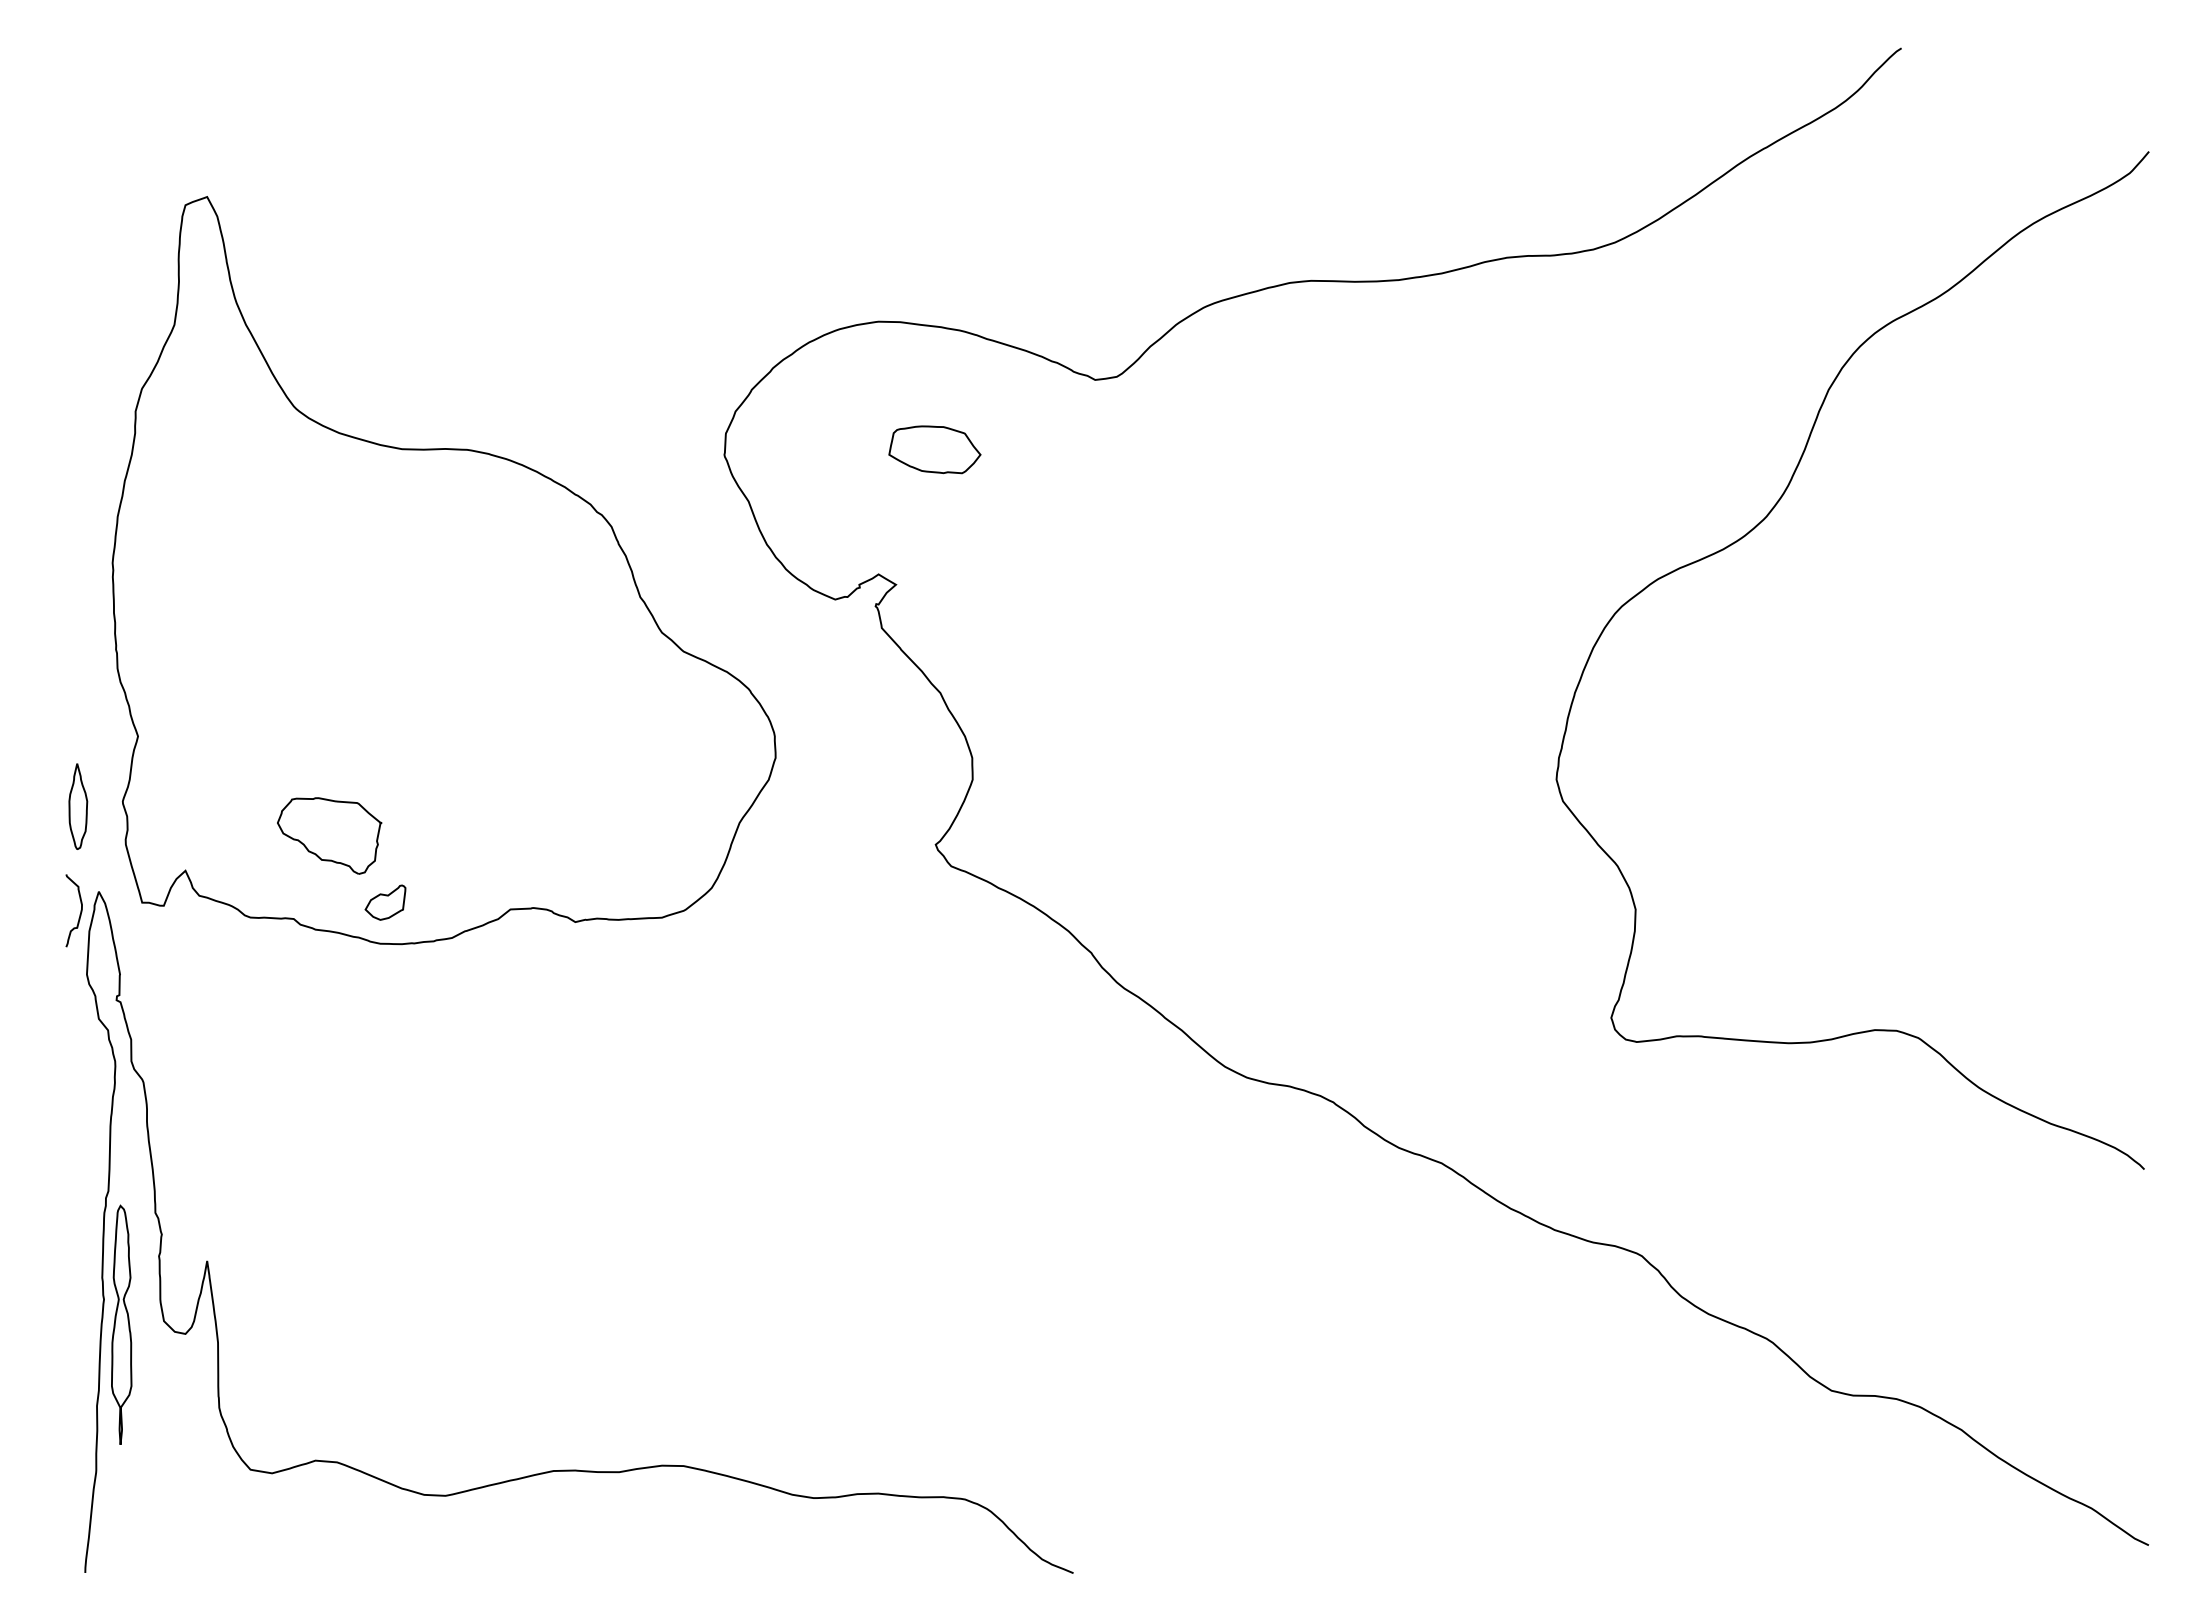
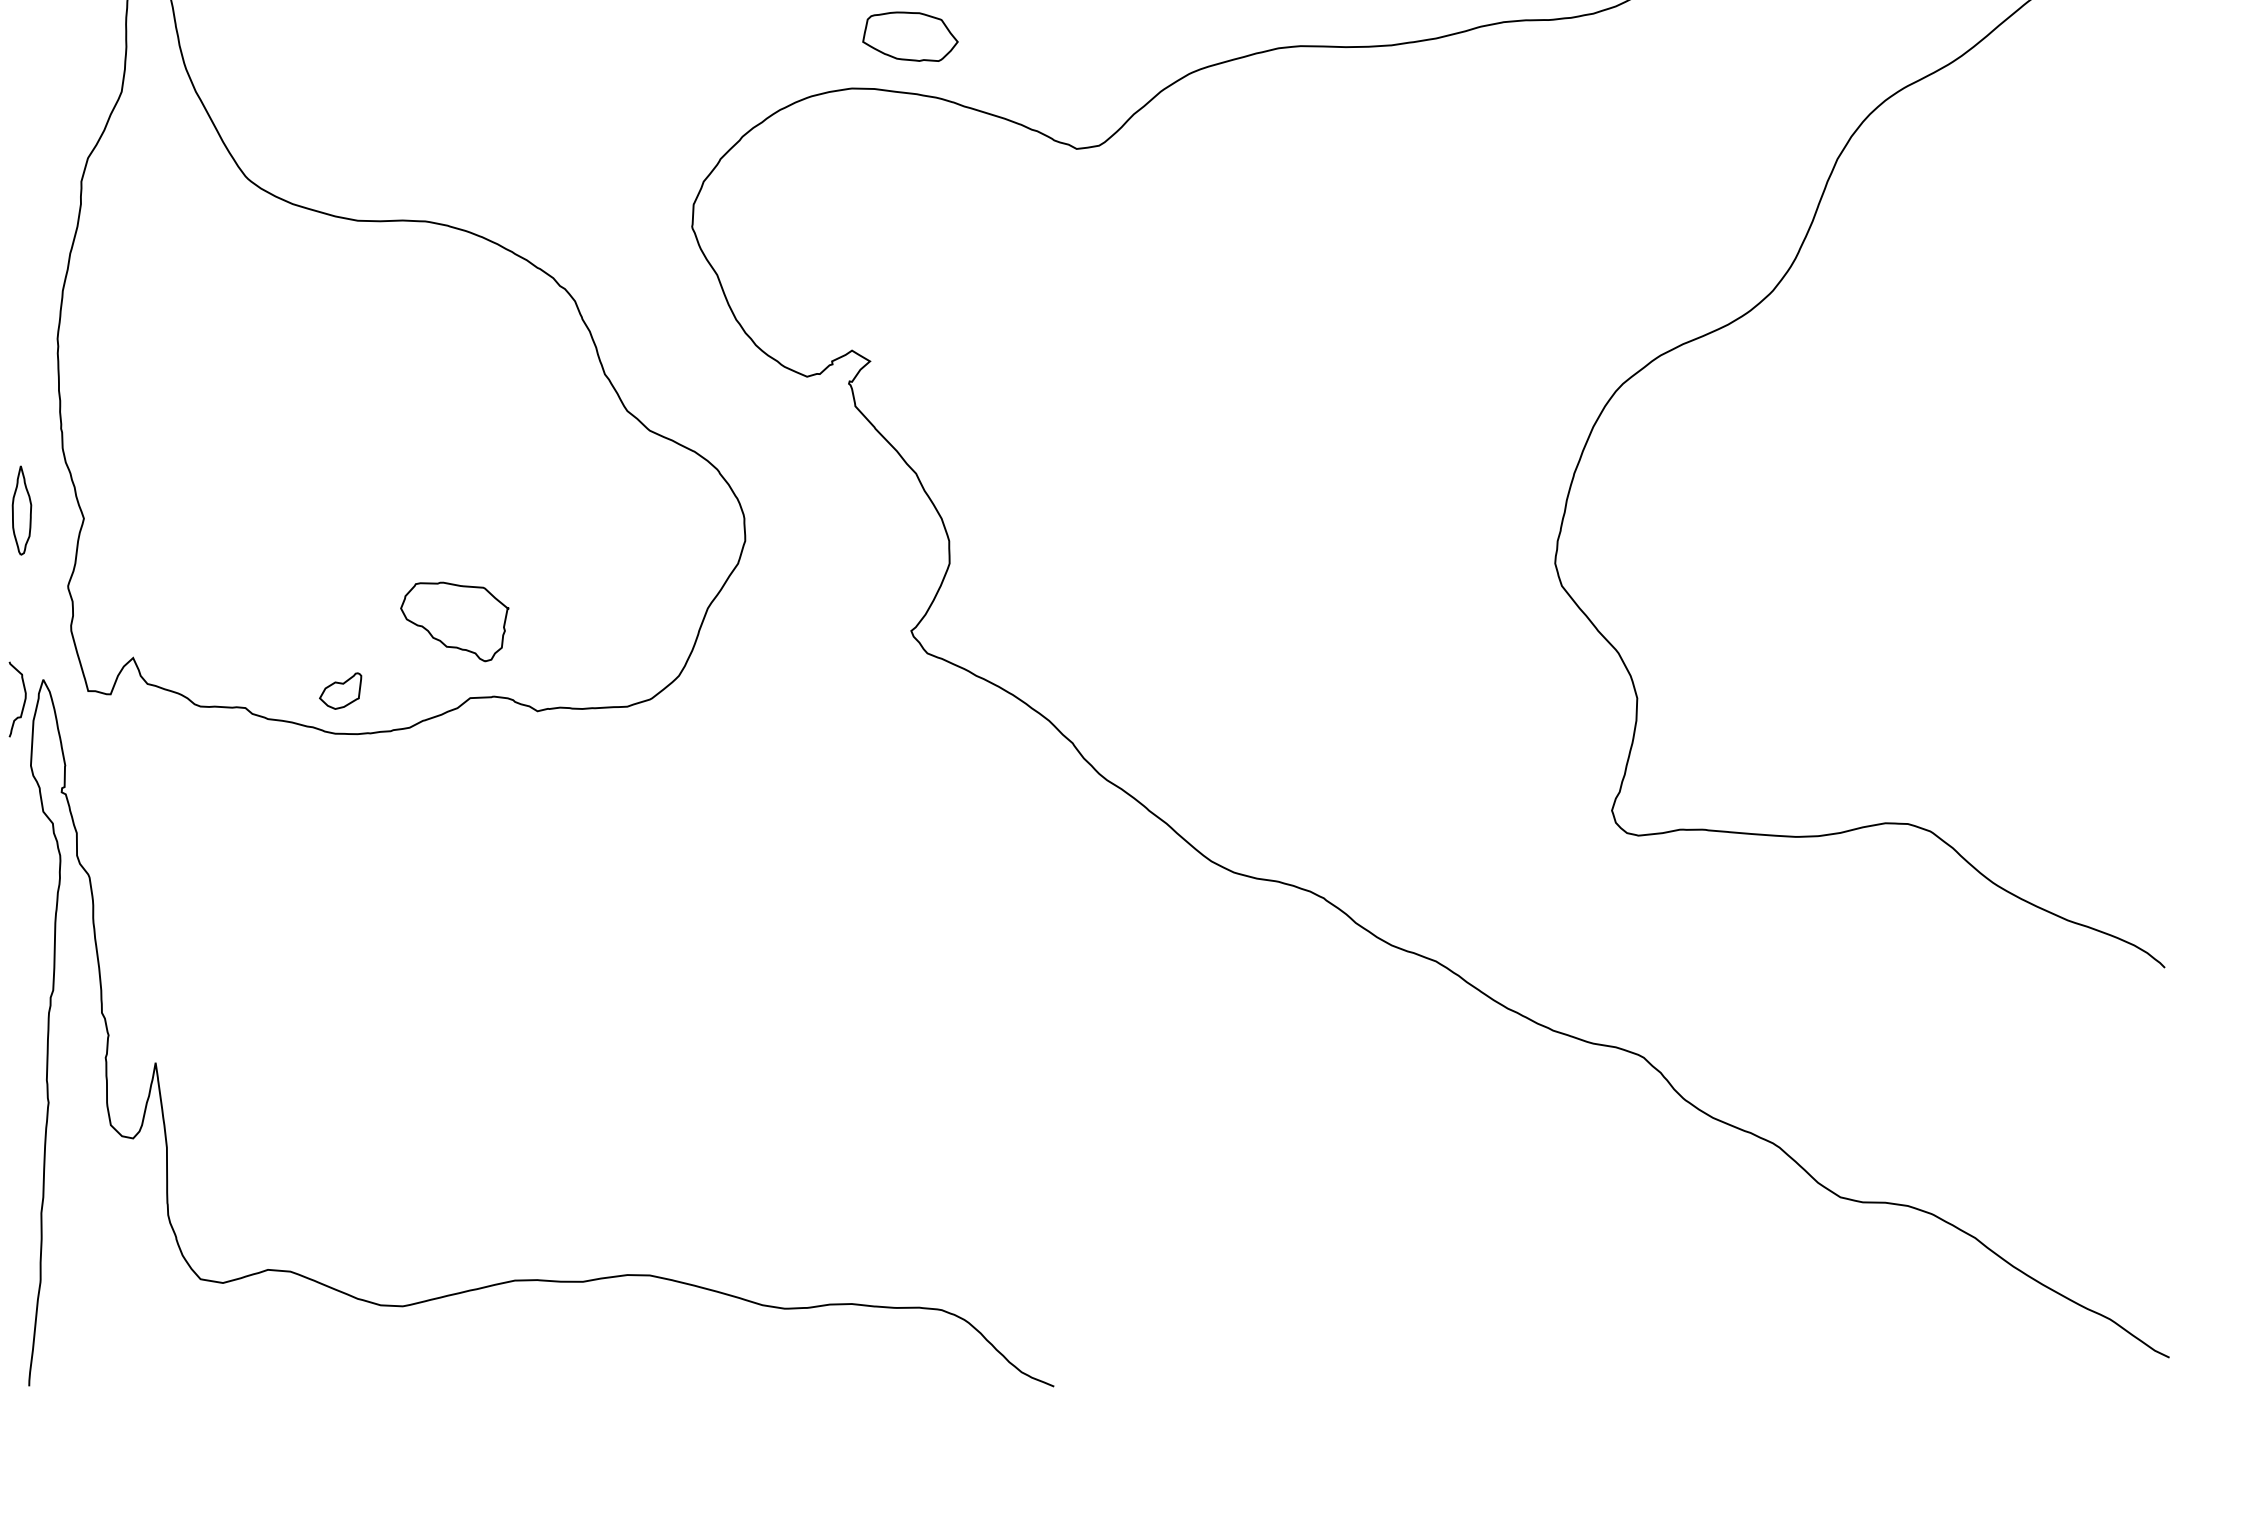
part: (934, 449) -> (910, 36), moved
part: (78, 806) -> (22, 510), moved
part: (329, 835) -> (454, 621), moved
part: (121, 1324) -> (66, 1128), removed

